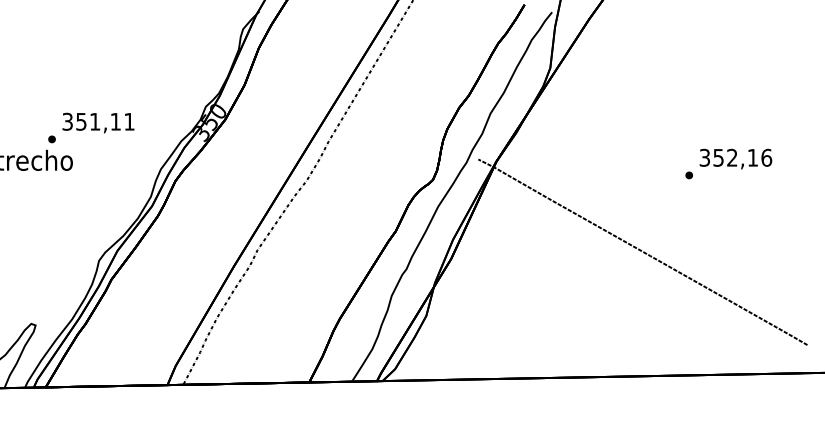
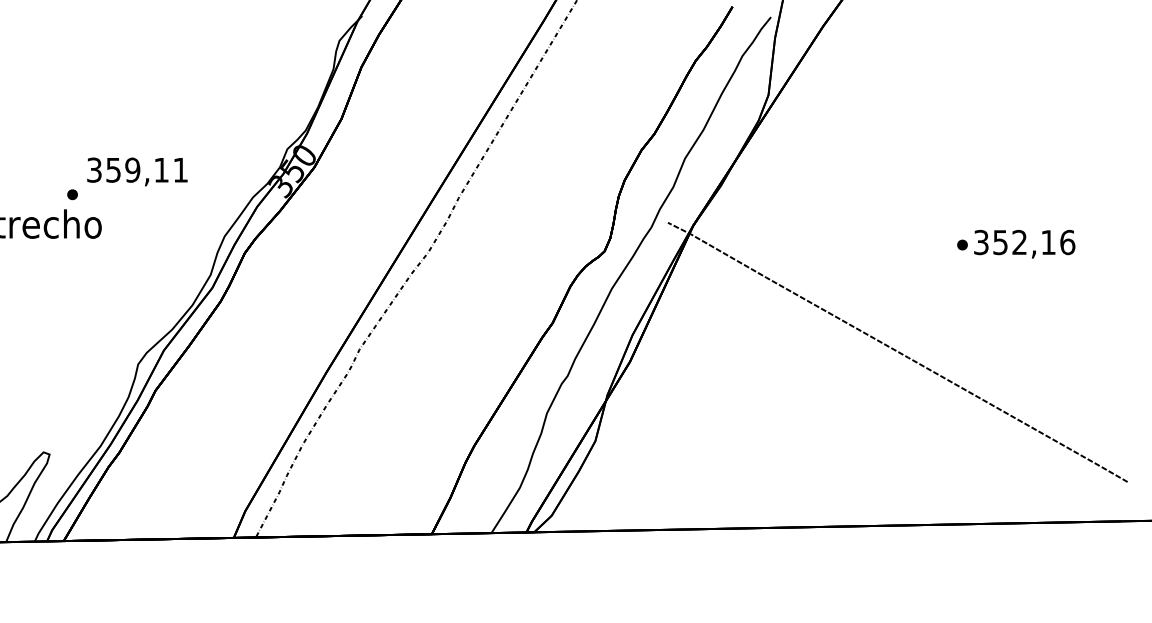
text: (94, 121) -> (132, 169), 351,11 -> 359,11
text: (735, 158) -> (1024, 243), moved

